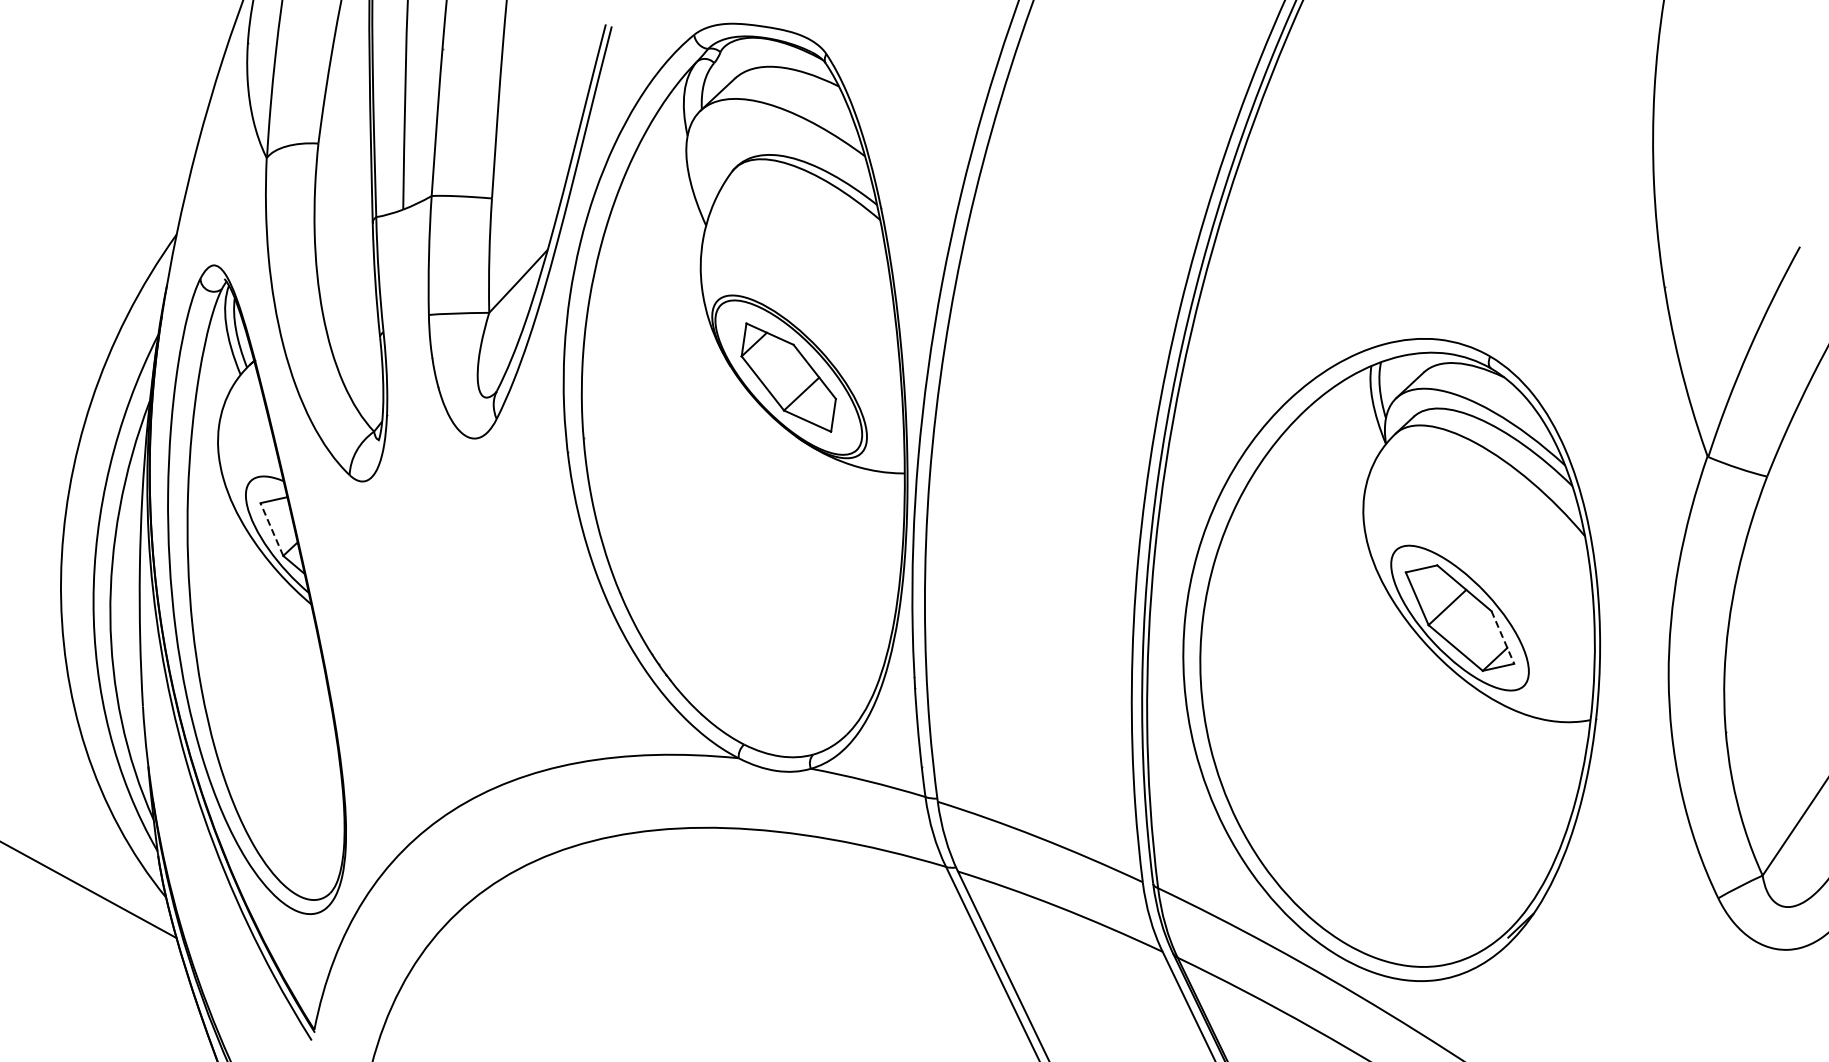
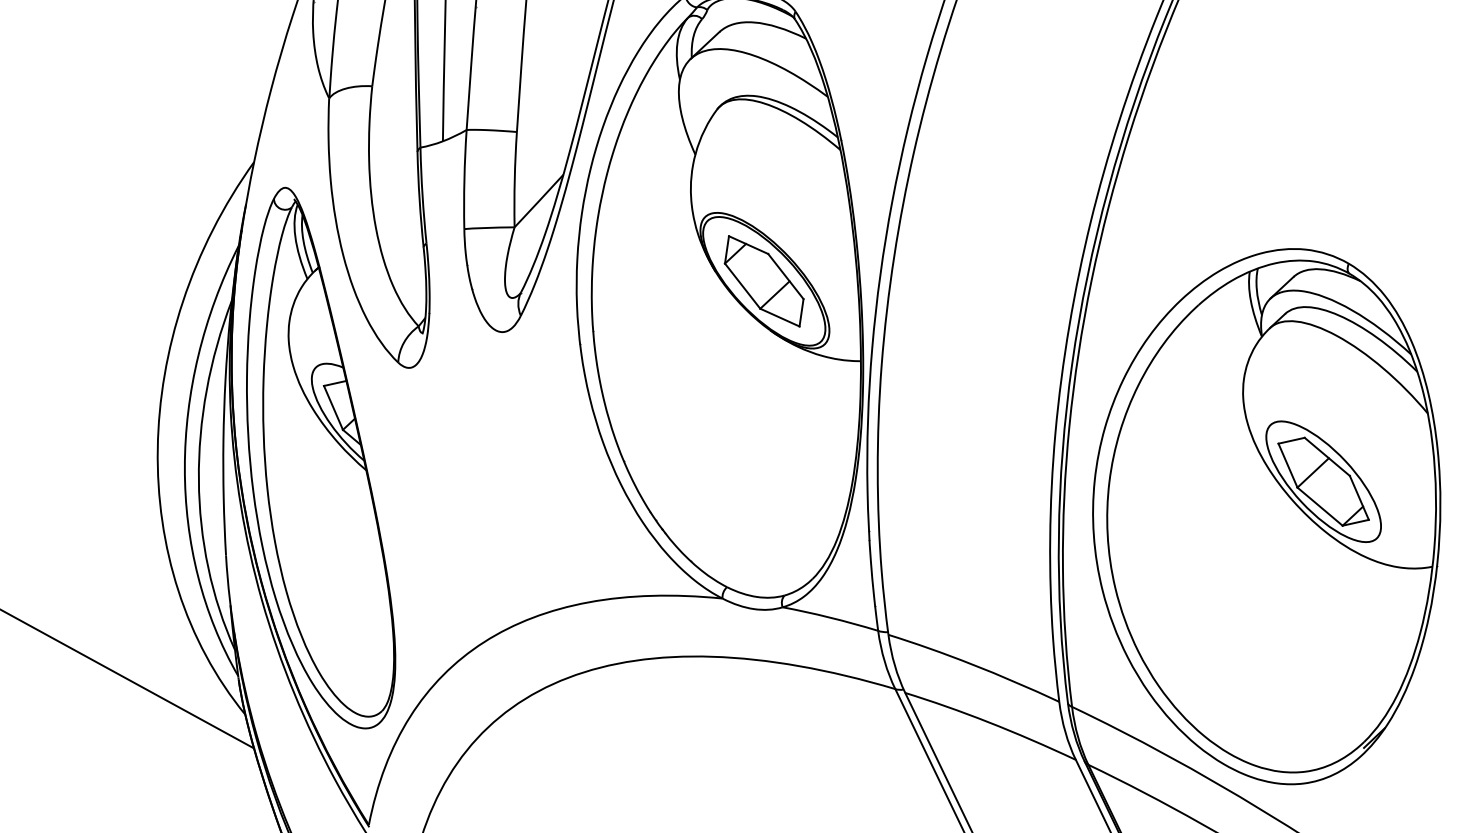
line: (271, 529) -> (333, 407), dashed -> solid
line: (1502, 637) -> (1359, 497), dashed -> solid

